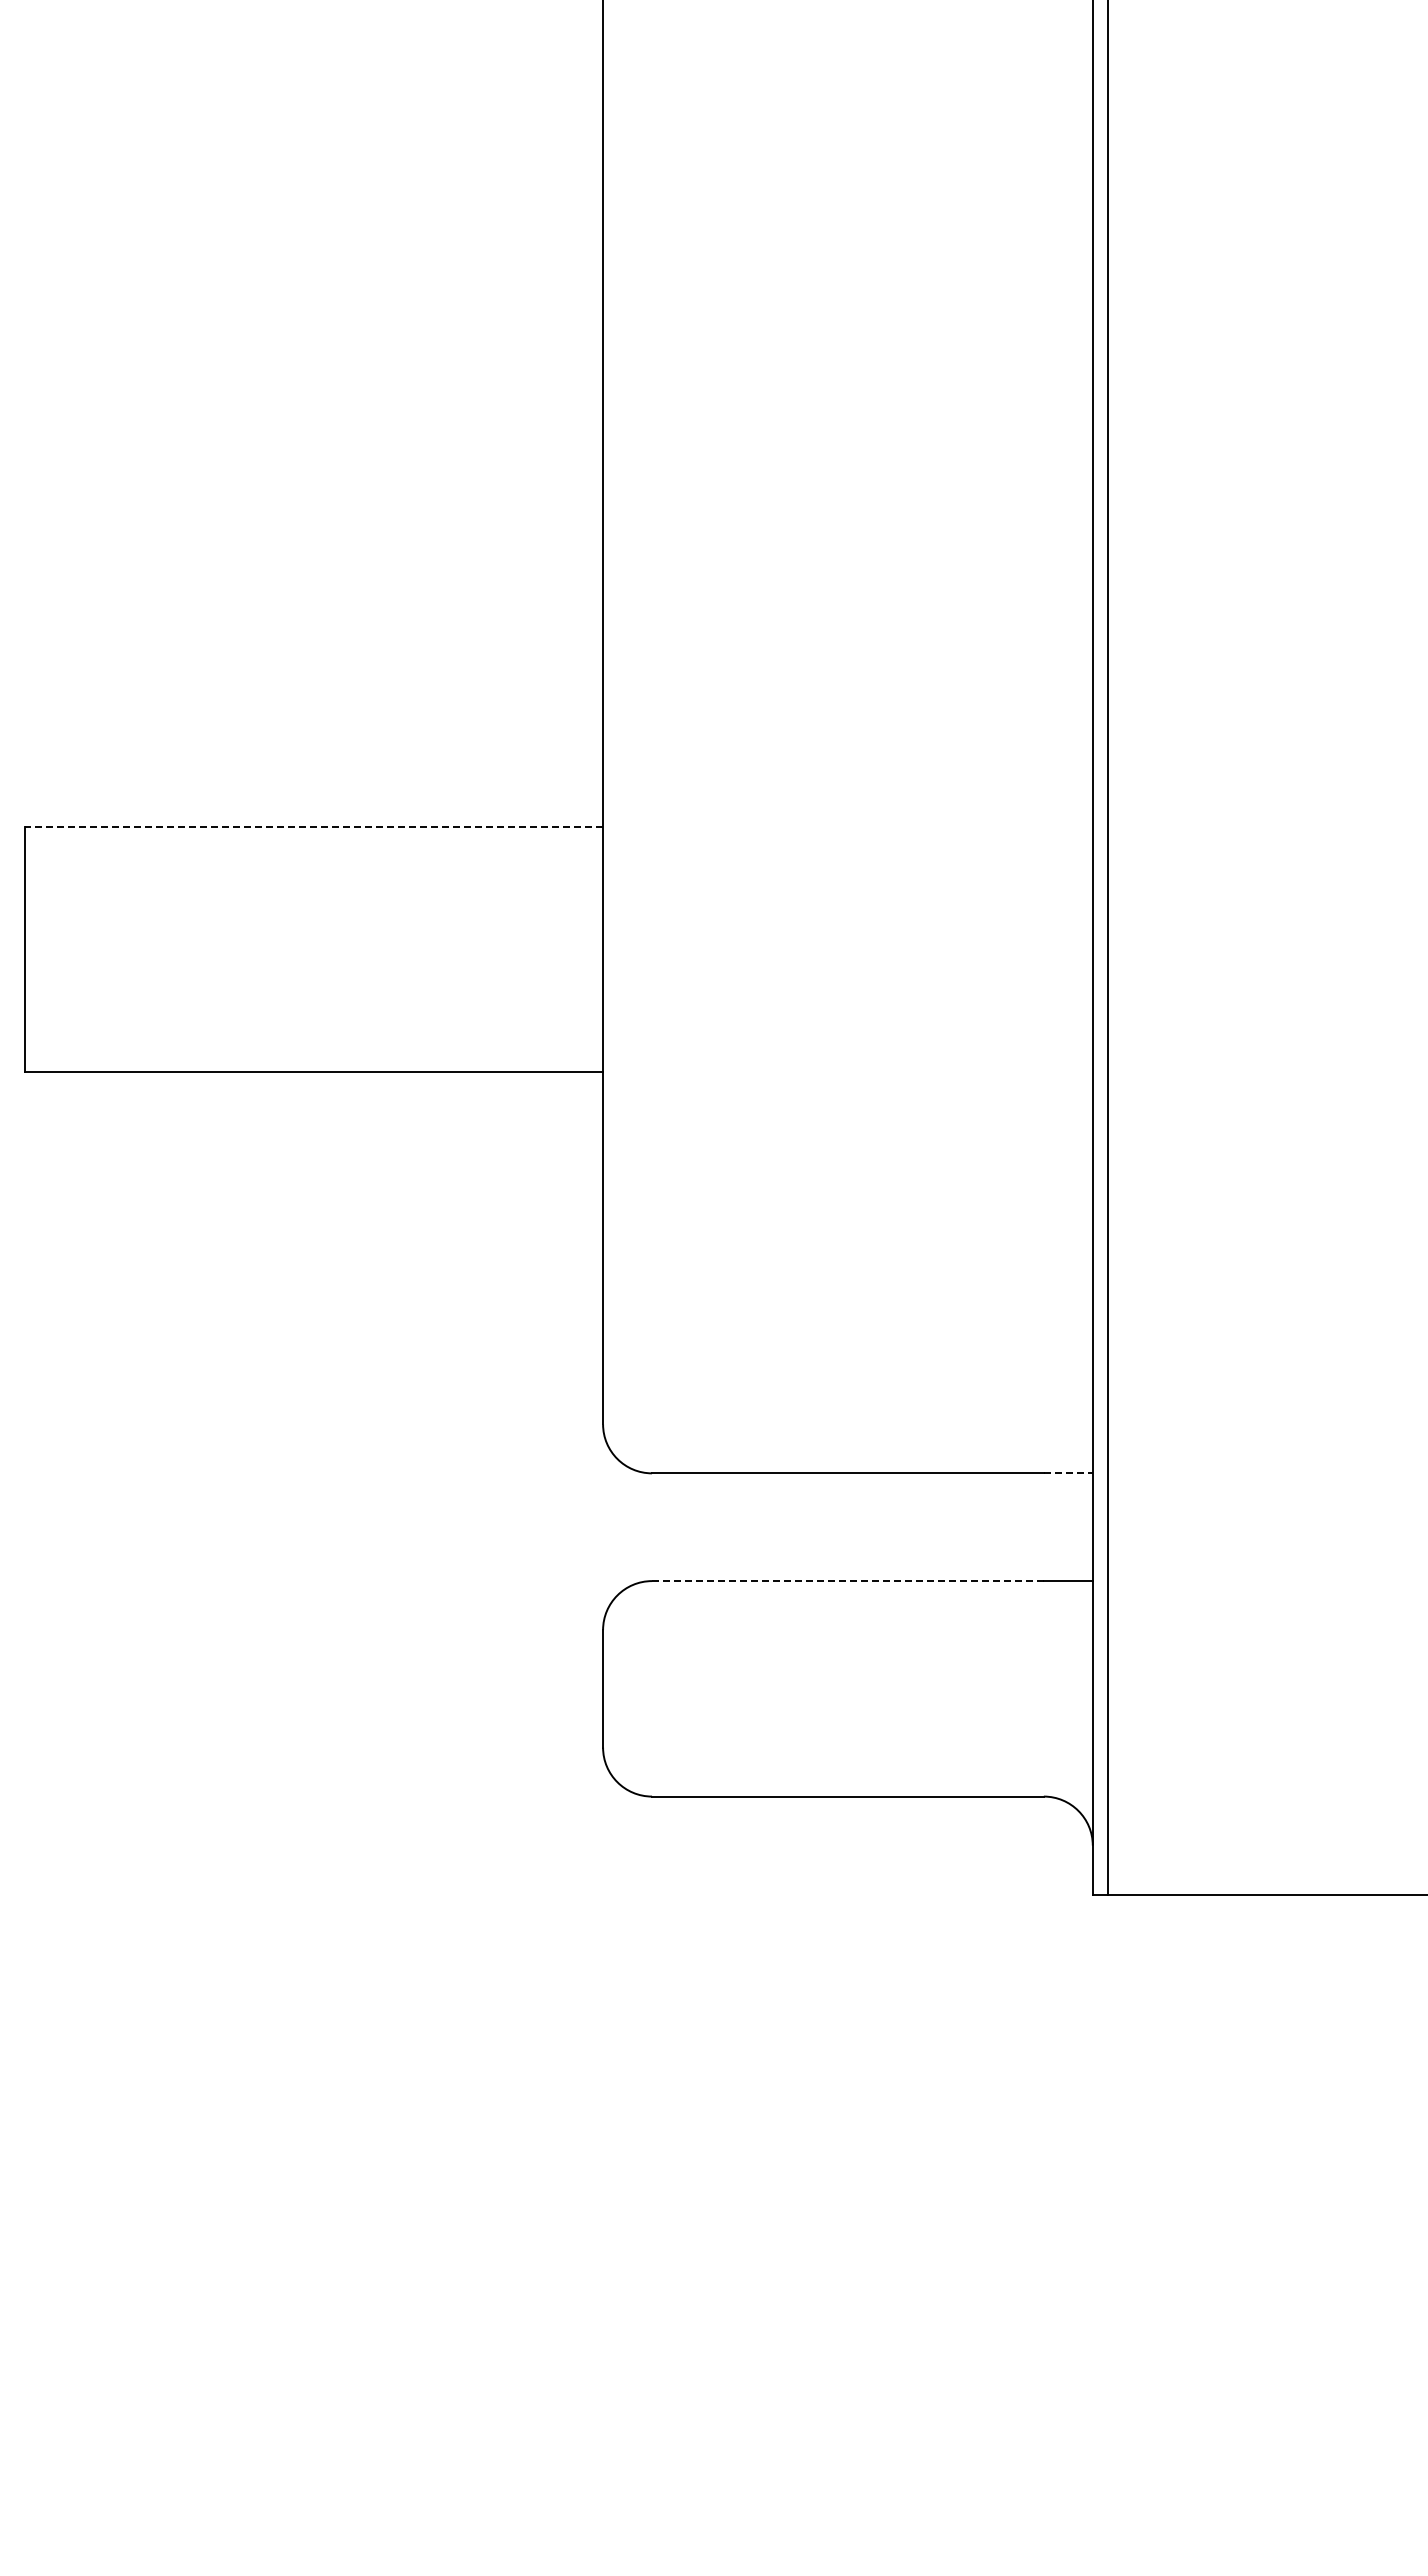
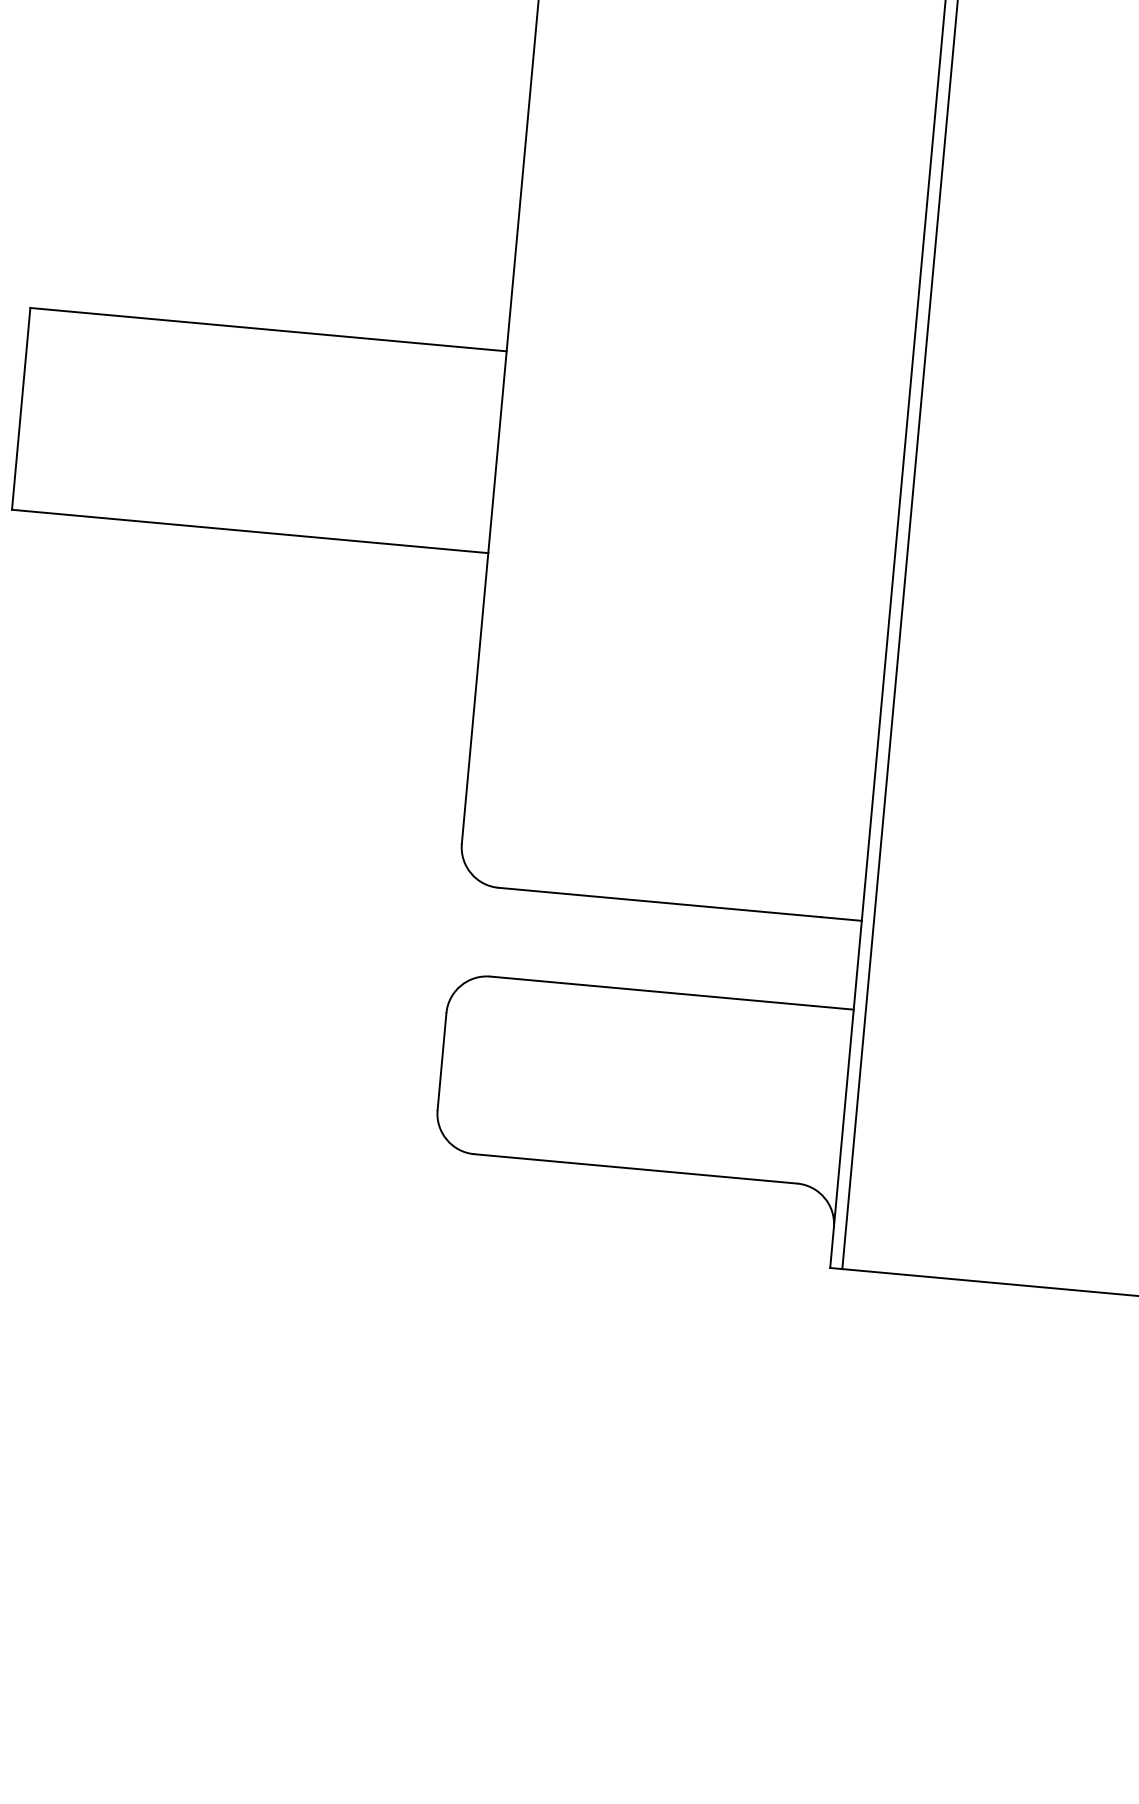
line: (314, 826) -> (268, 329), dashed -> solid
line: (1068, 1473) -> (841, 919), dashed -> solid
line: (847, 1581) -> (651, 991), dashed -> solid

